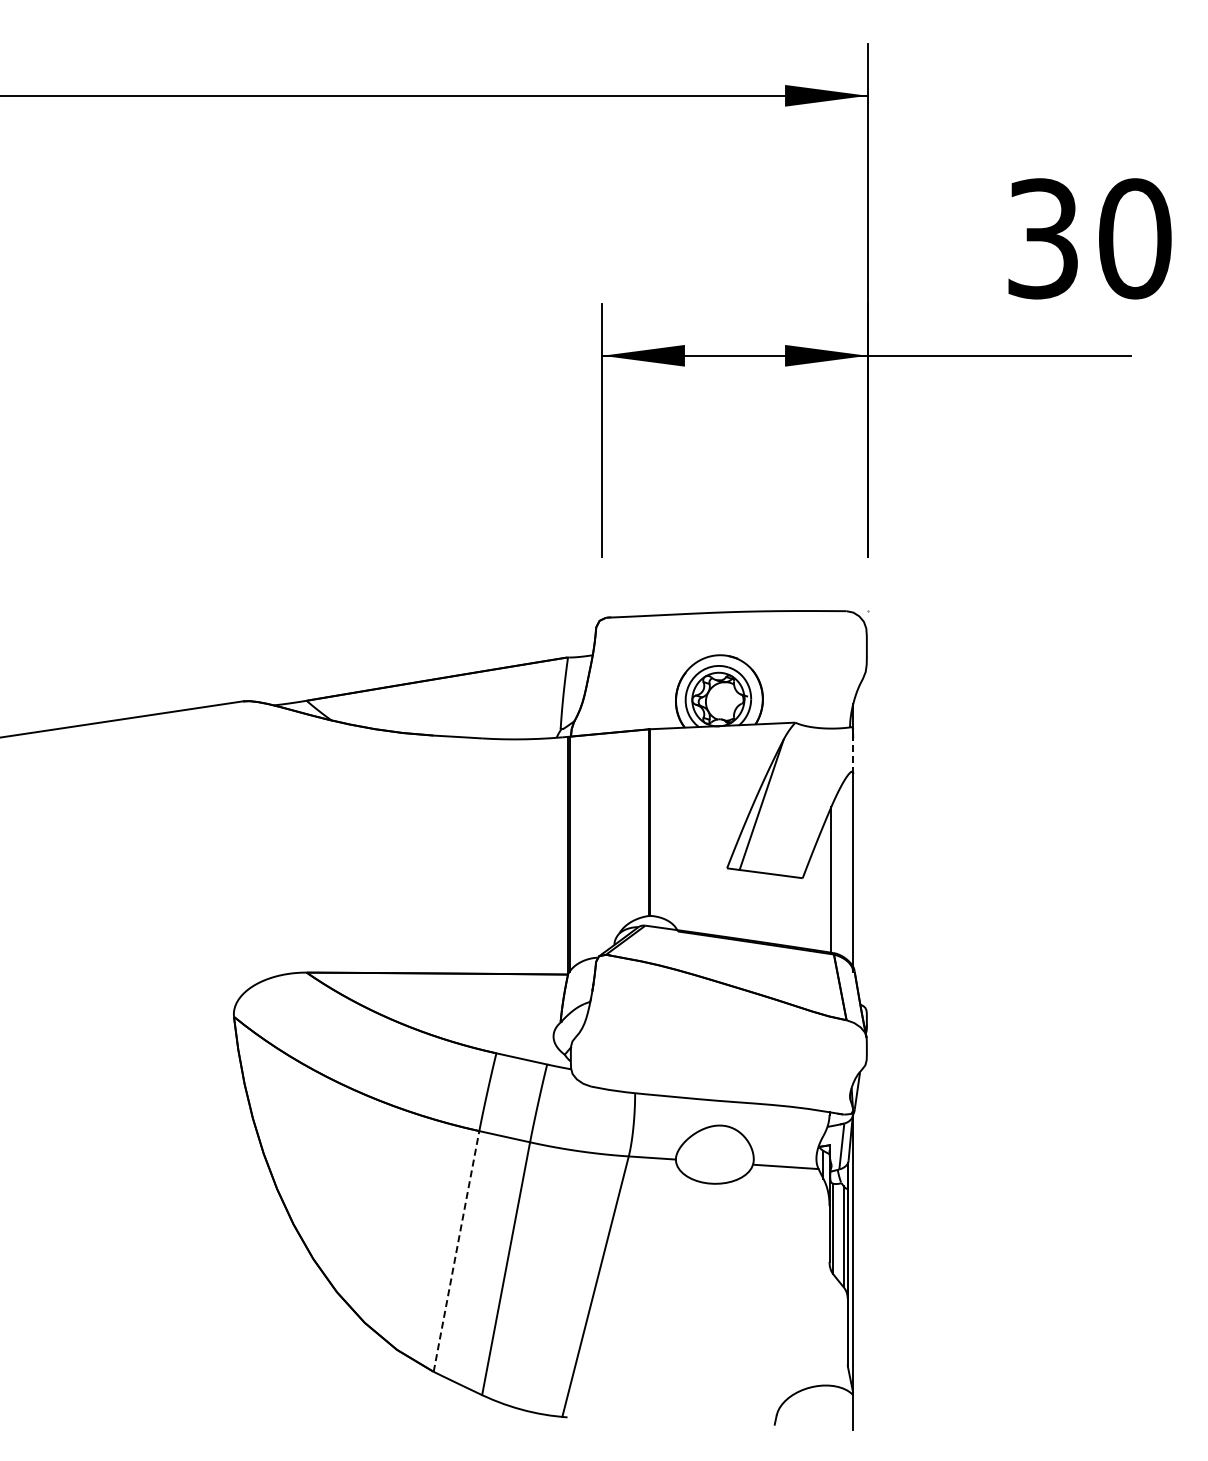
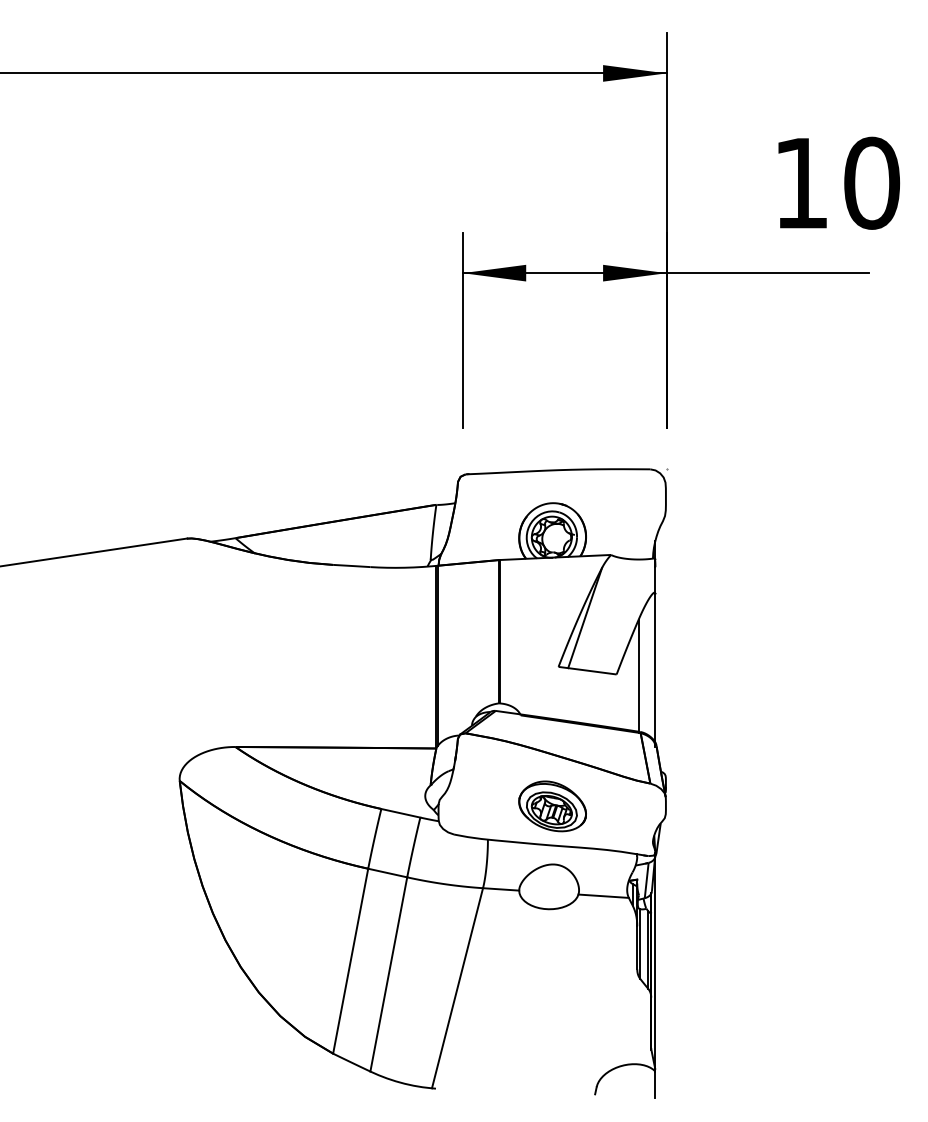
text: (1042, 238) -> (800, 183), 30 -> 10
line: (853, 756) -> (655, 580), dashed -> solid
part: (719, 1049) -> (552, 806), added
line: (456, 1251) -> (350, 961), dashed -> solid

